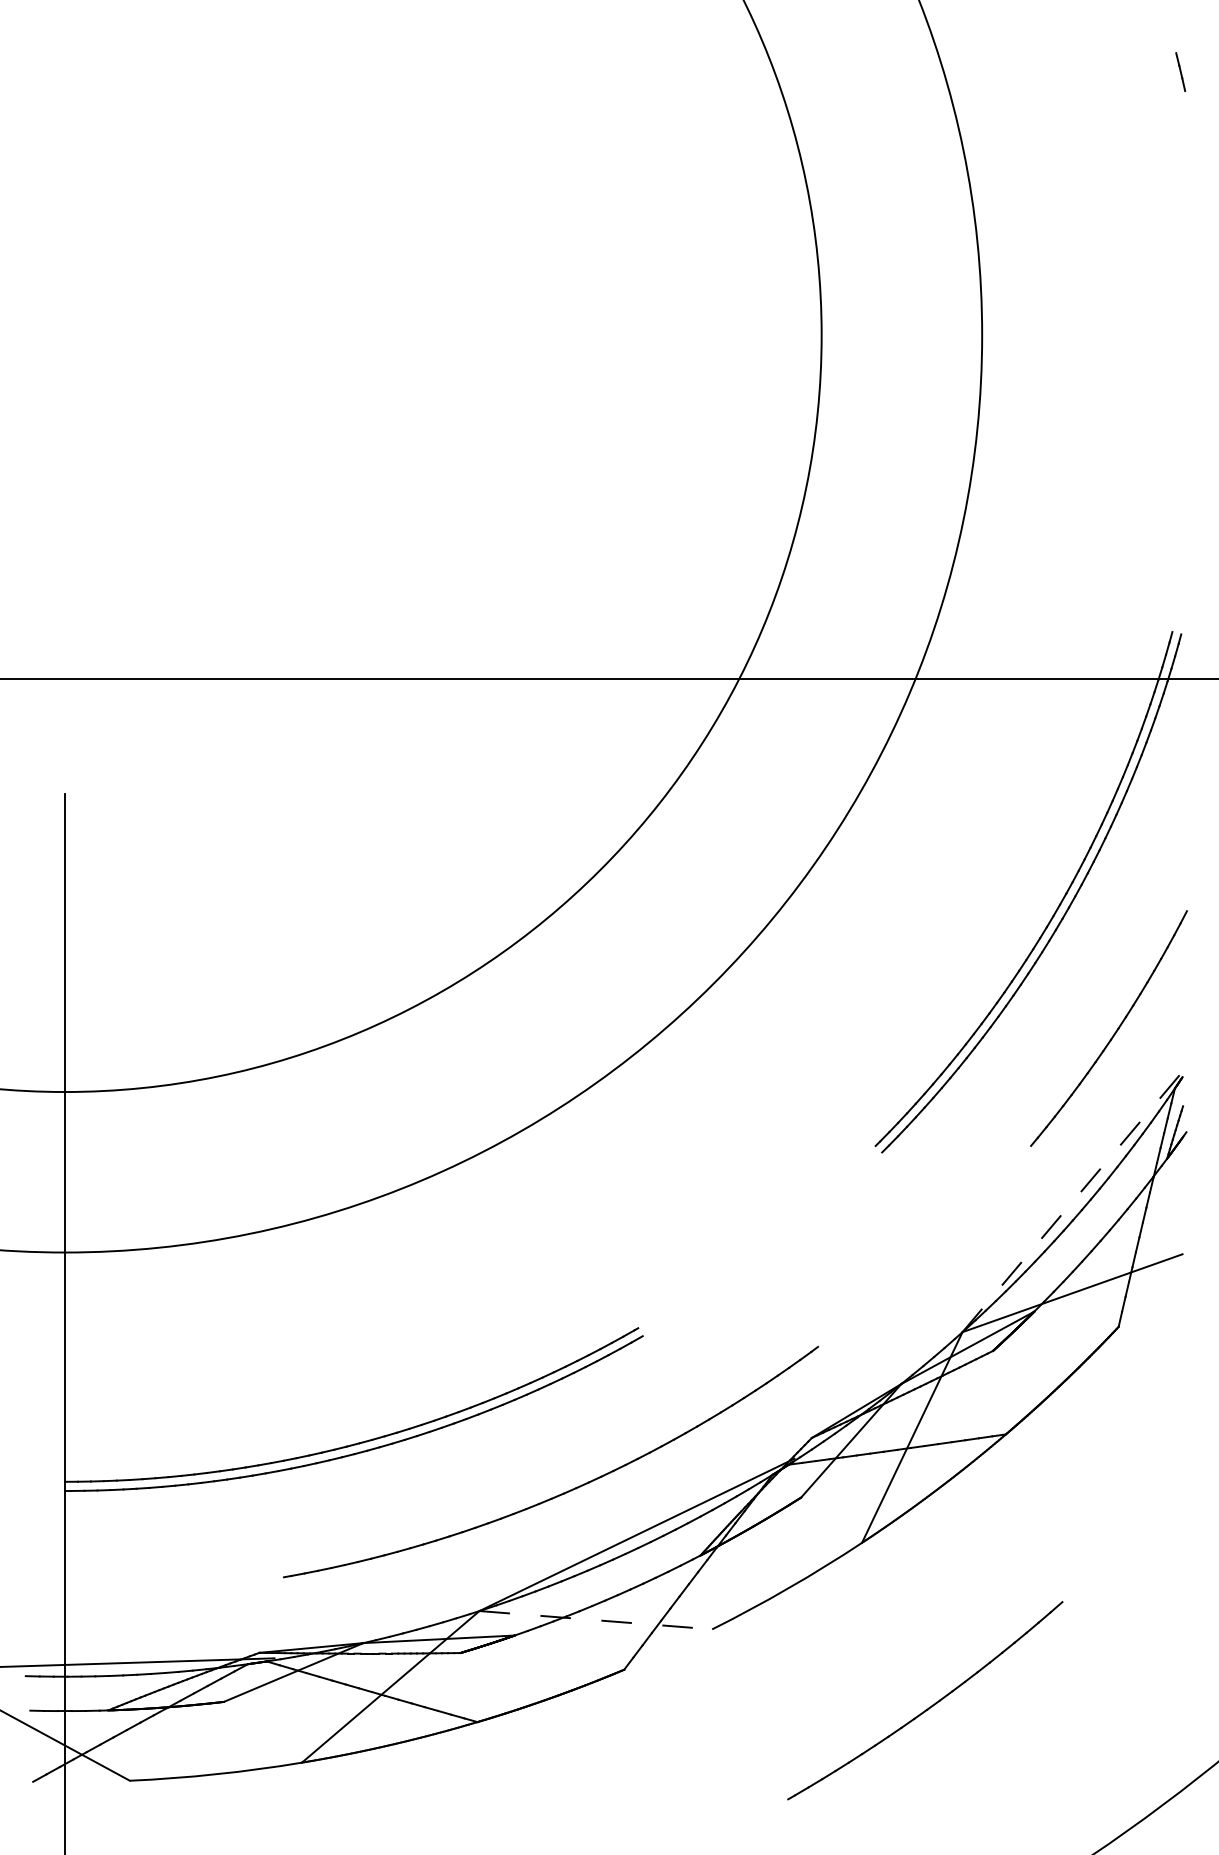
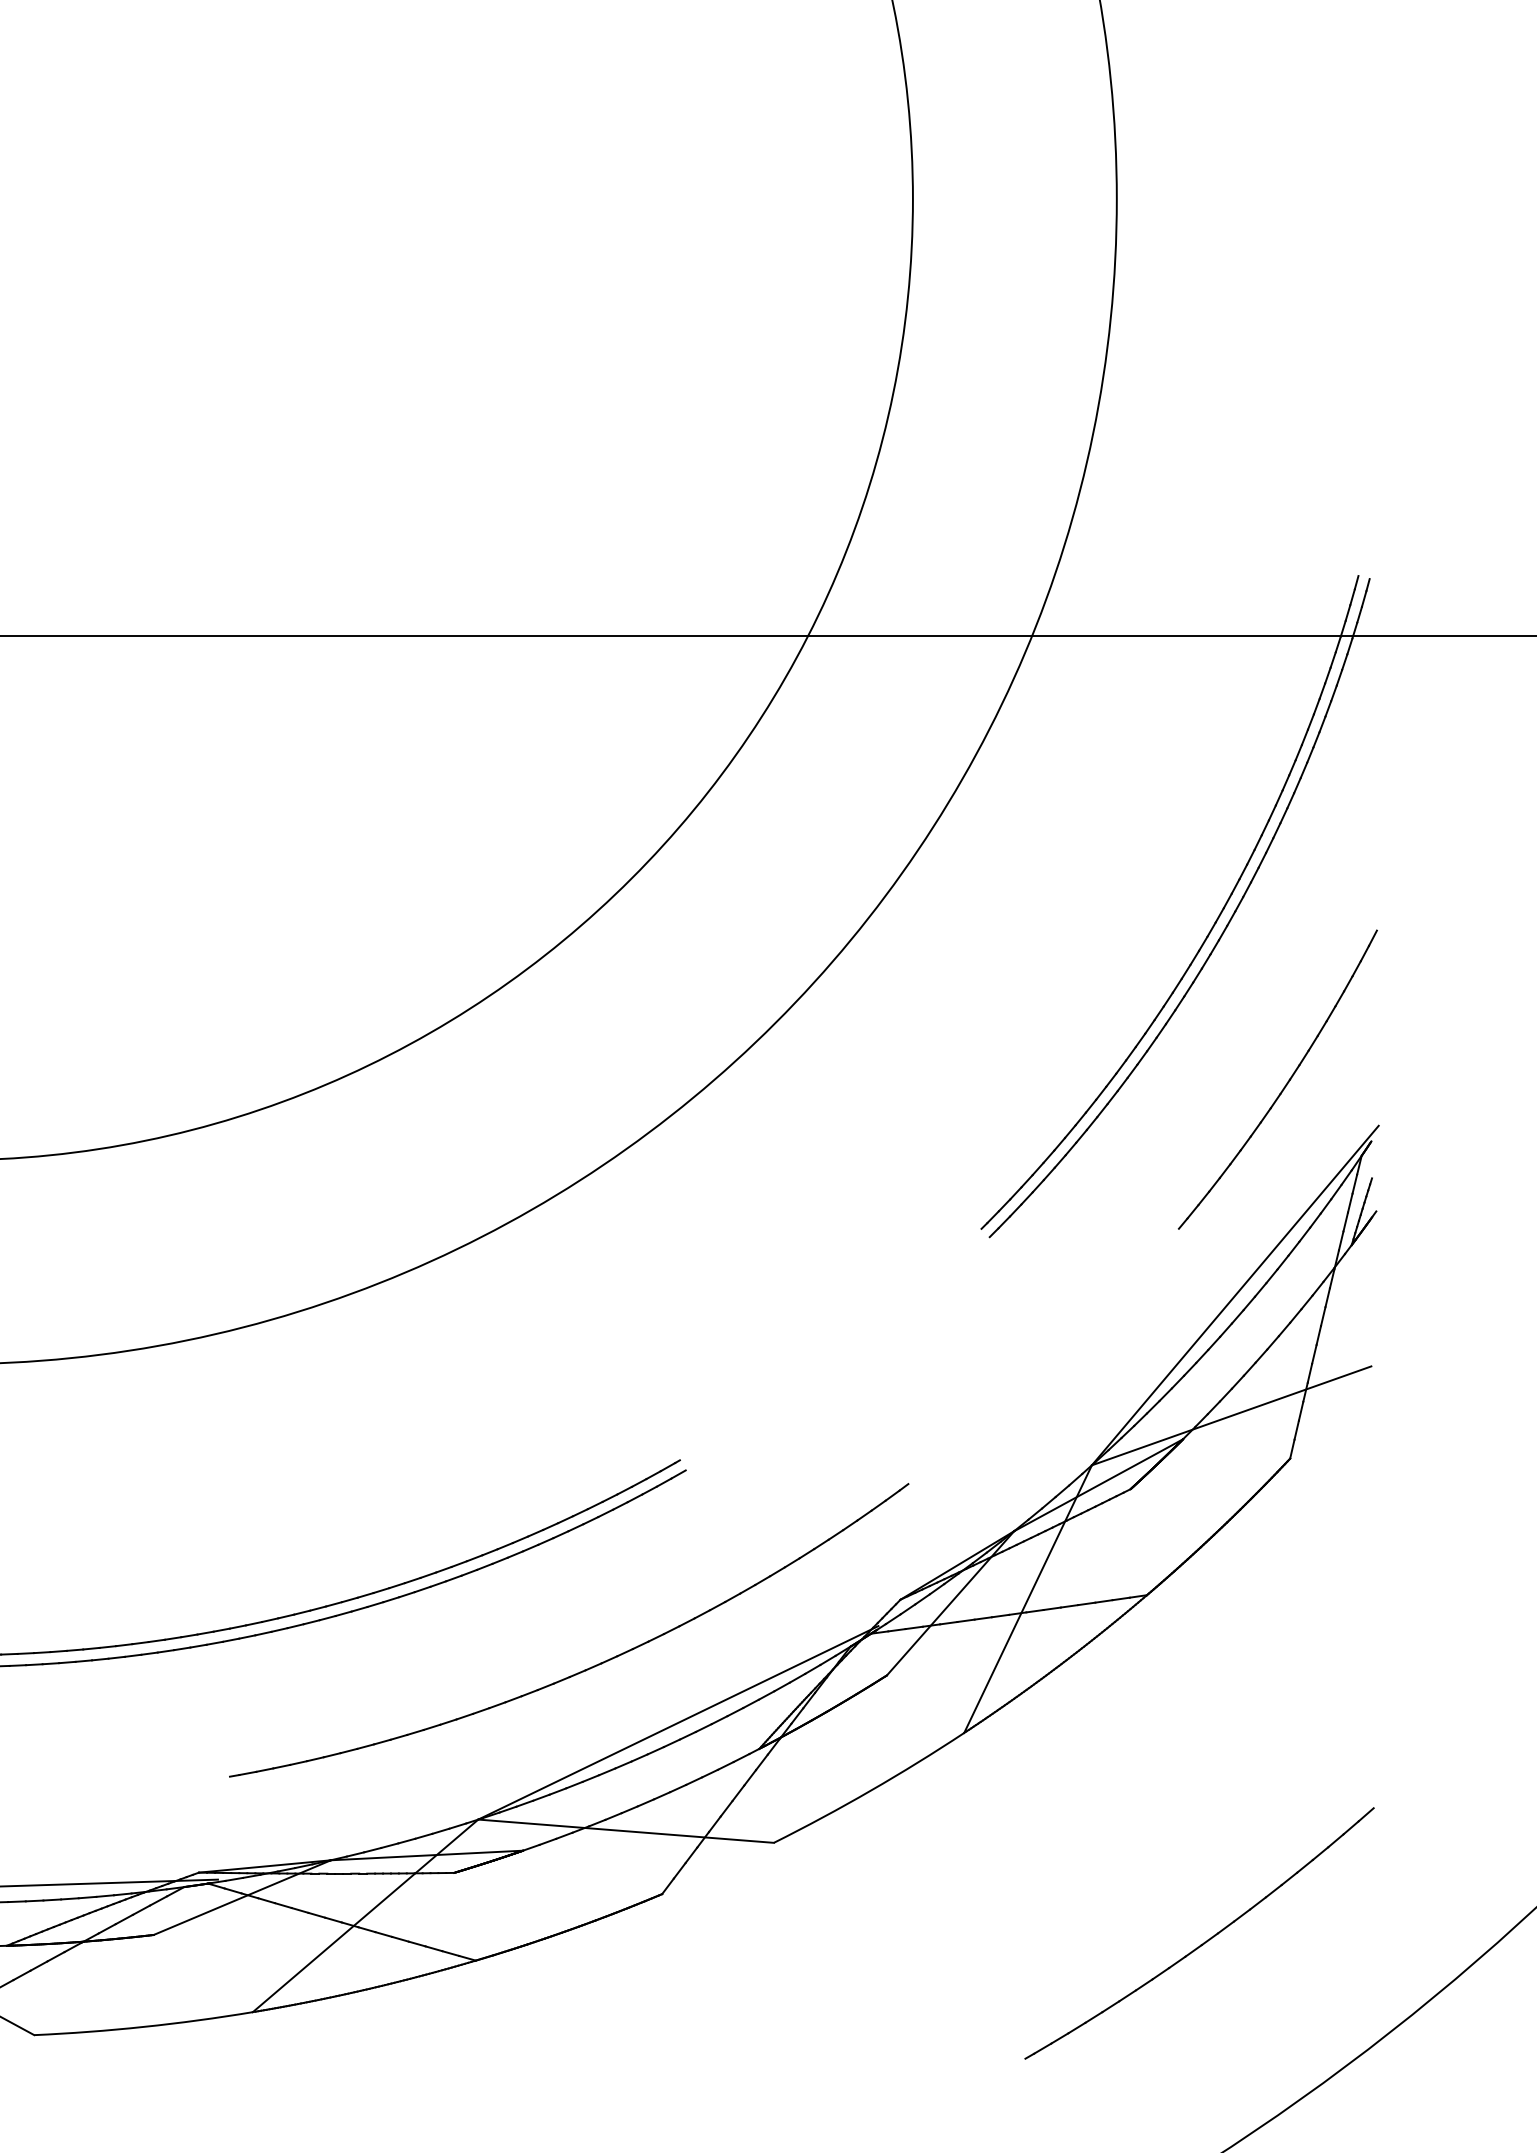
line: (1075, 1198) -> (1235, 1295), dashed -> solid
line: (595, 1620) -> (625, 1831), dashed -> solid
part: (929, 1706) -> (1204, 1940), moved

